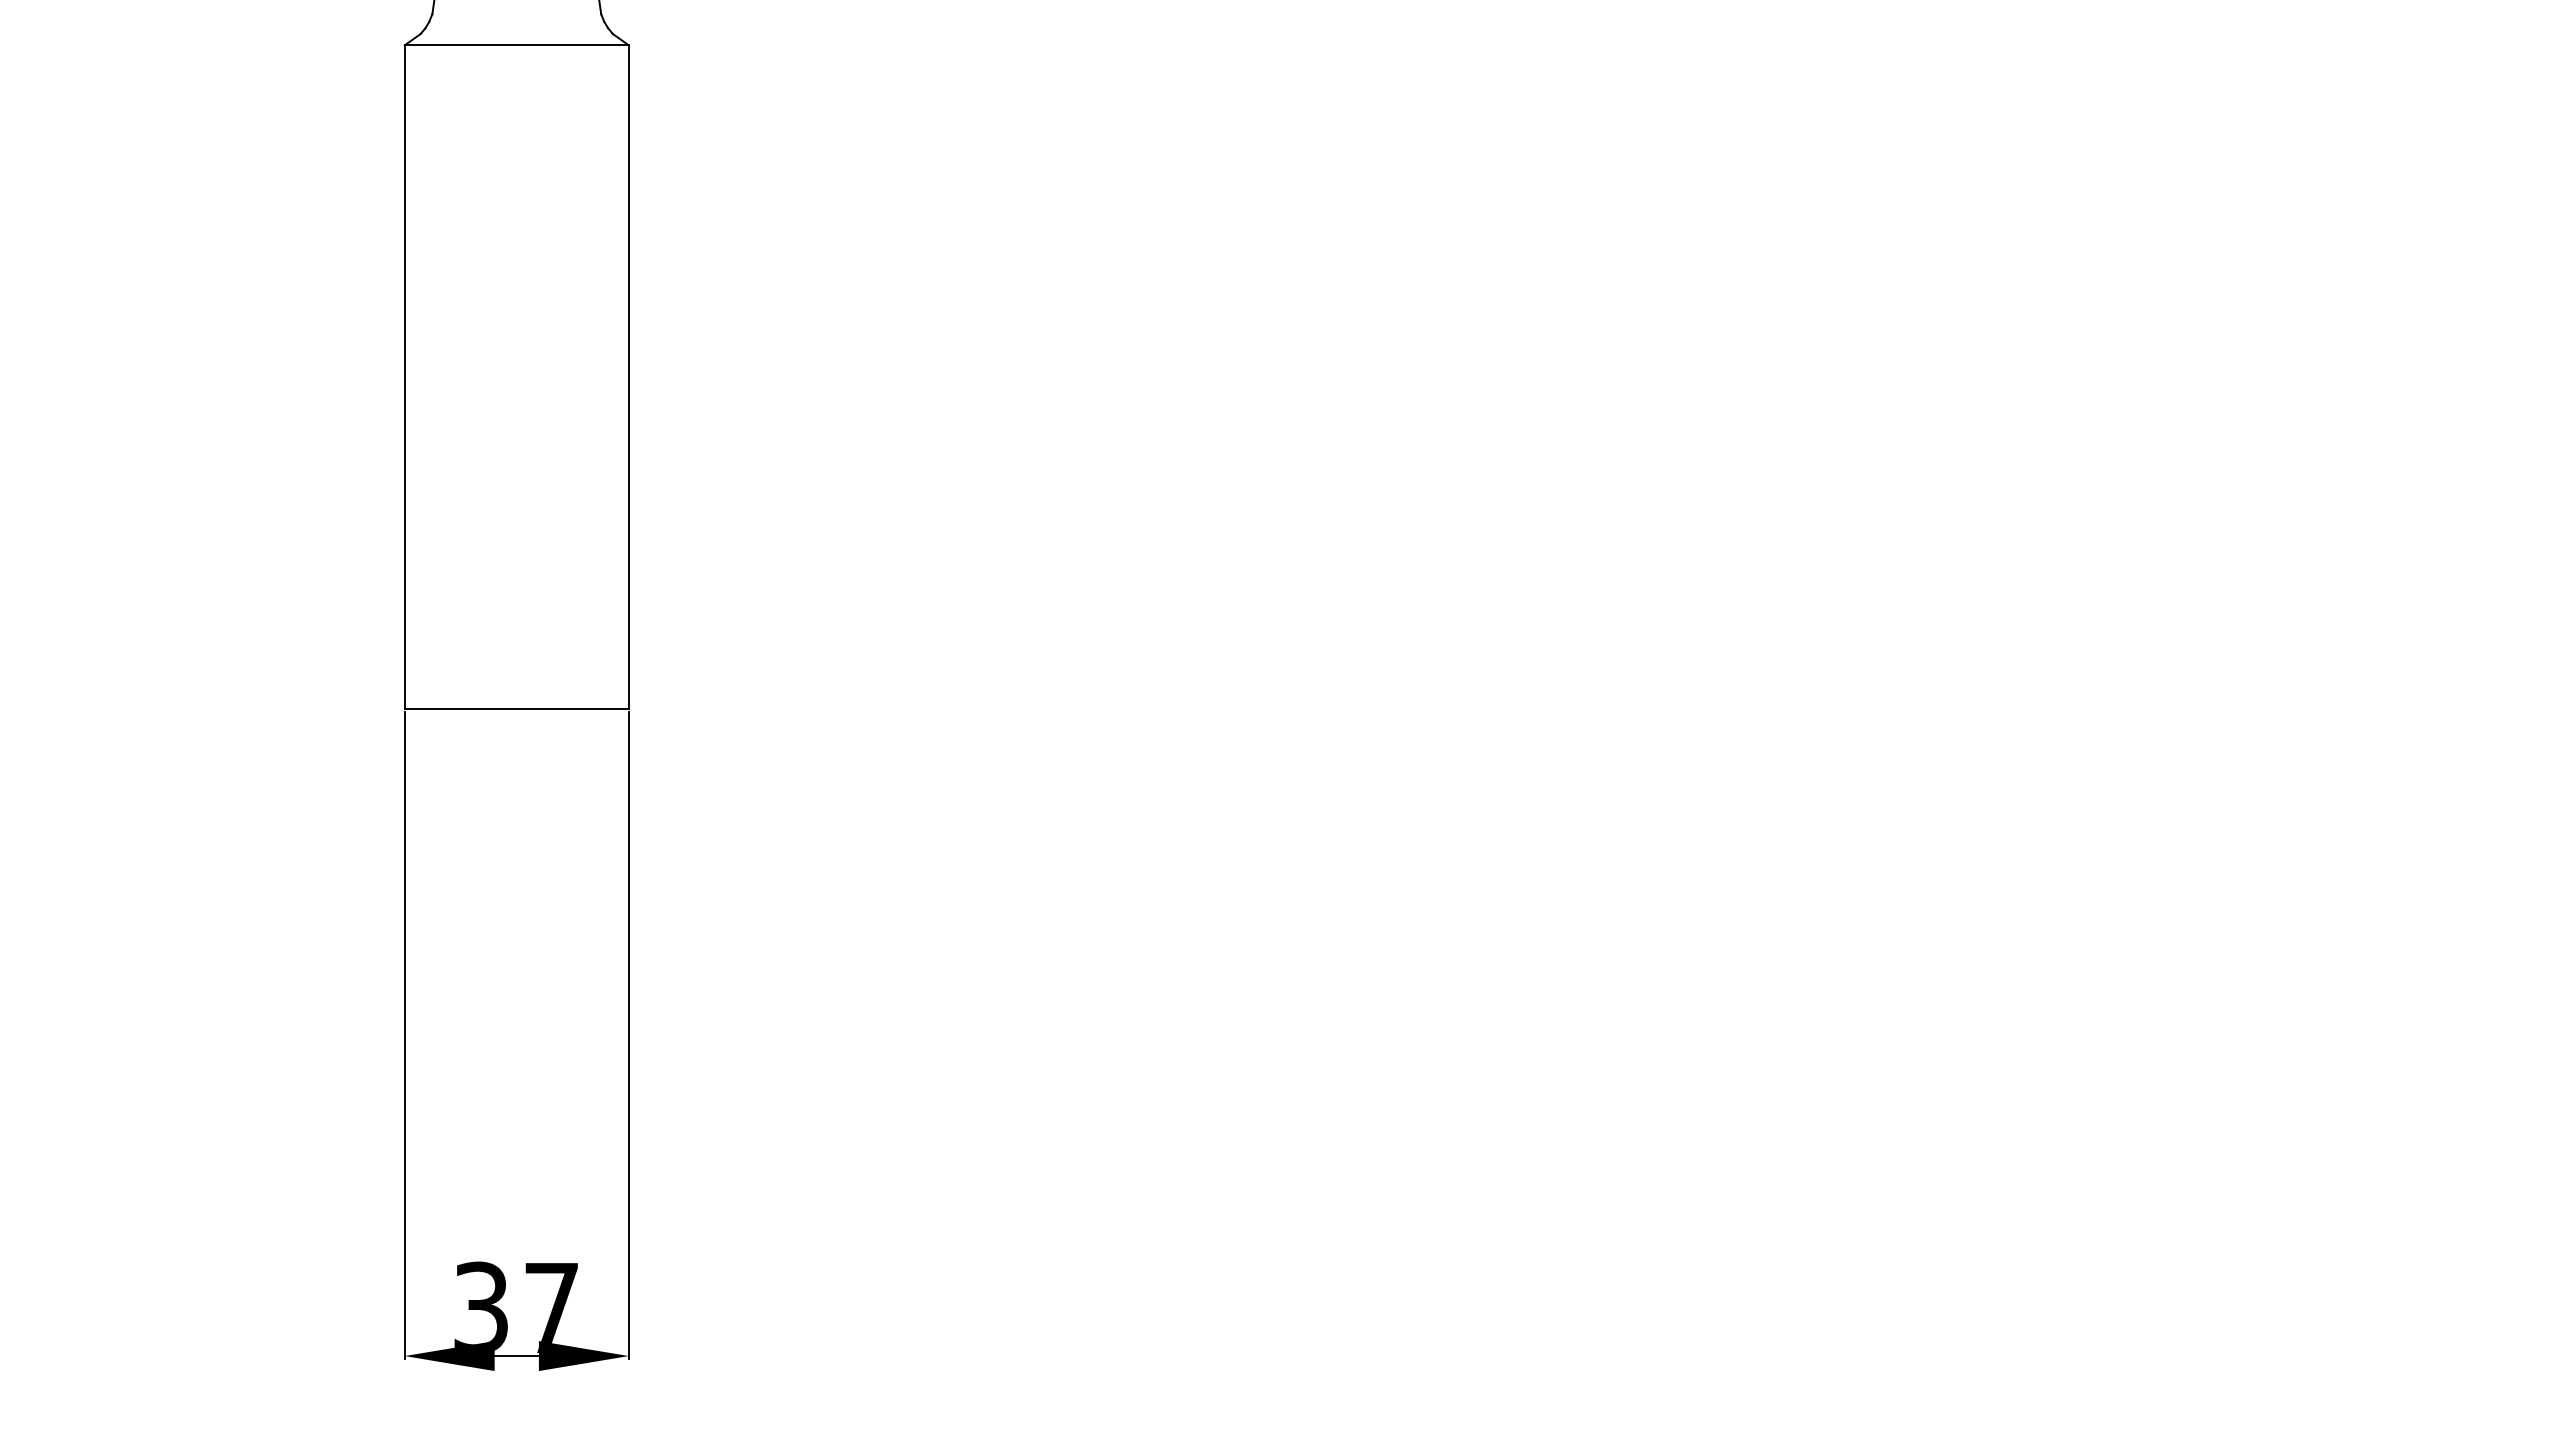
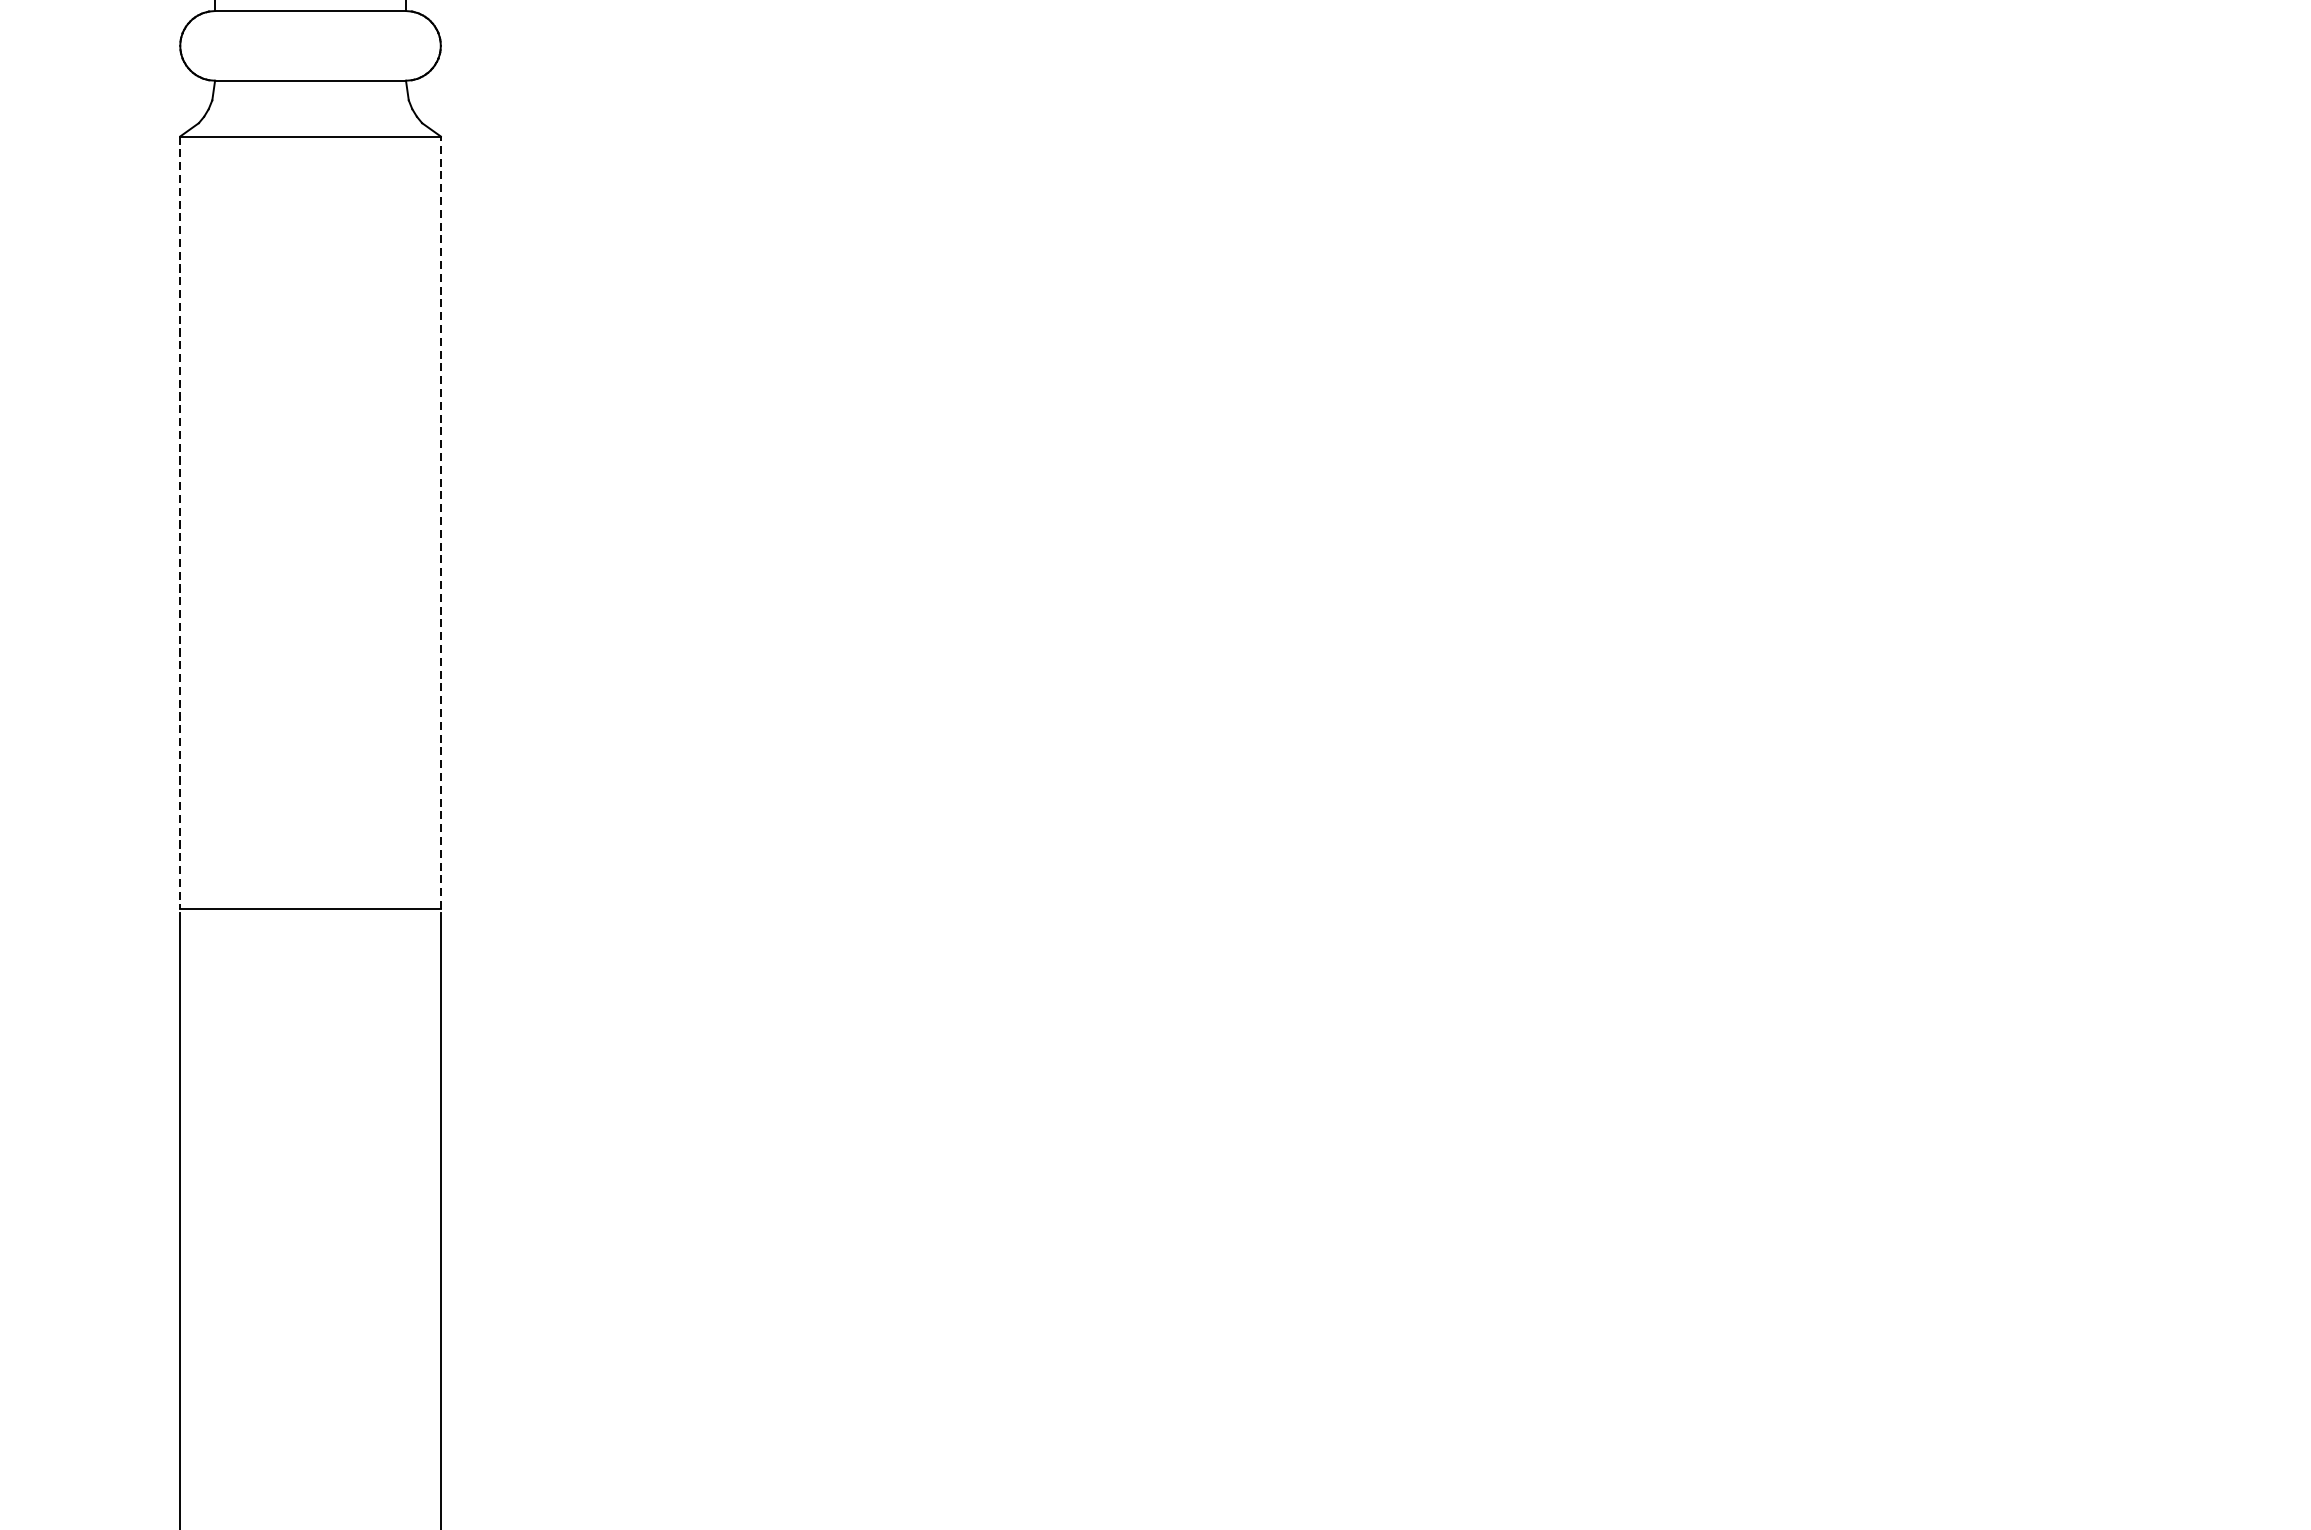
line: (404, 377) -> (179, 523), solid -> dashed
line: (628, 377) -> (440, 523), solid -> dashed

